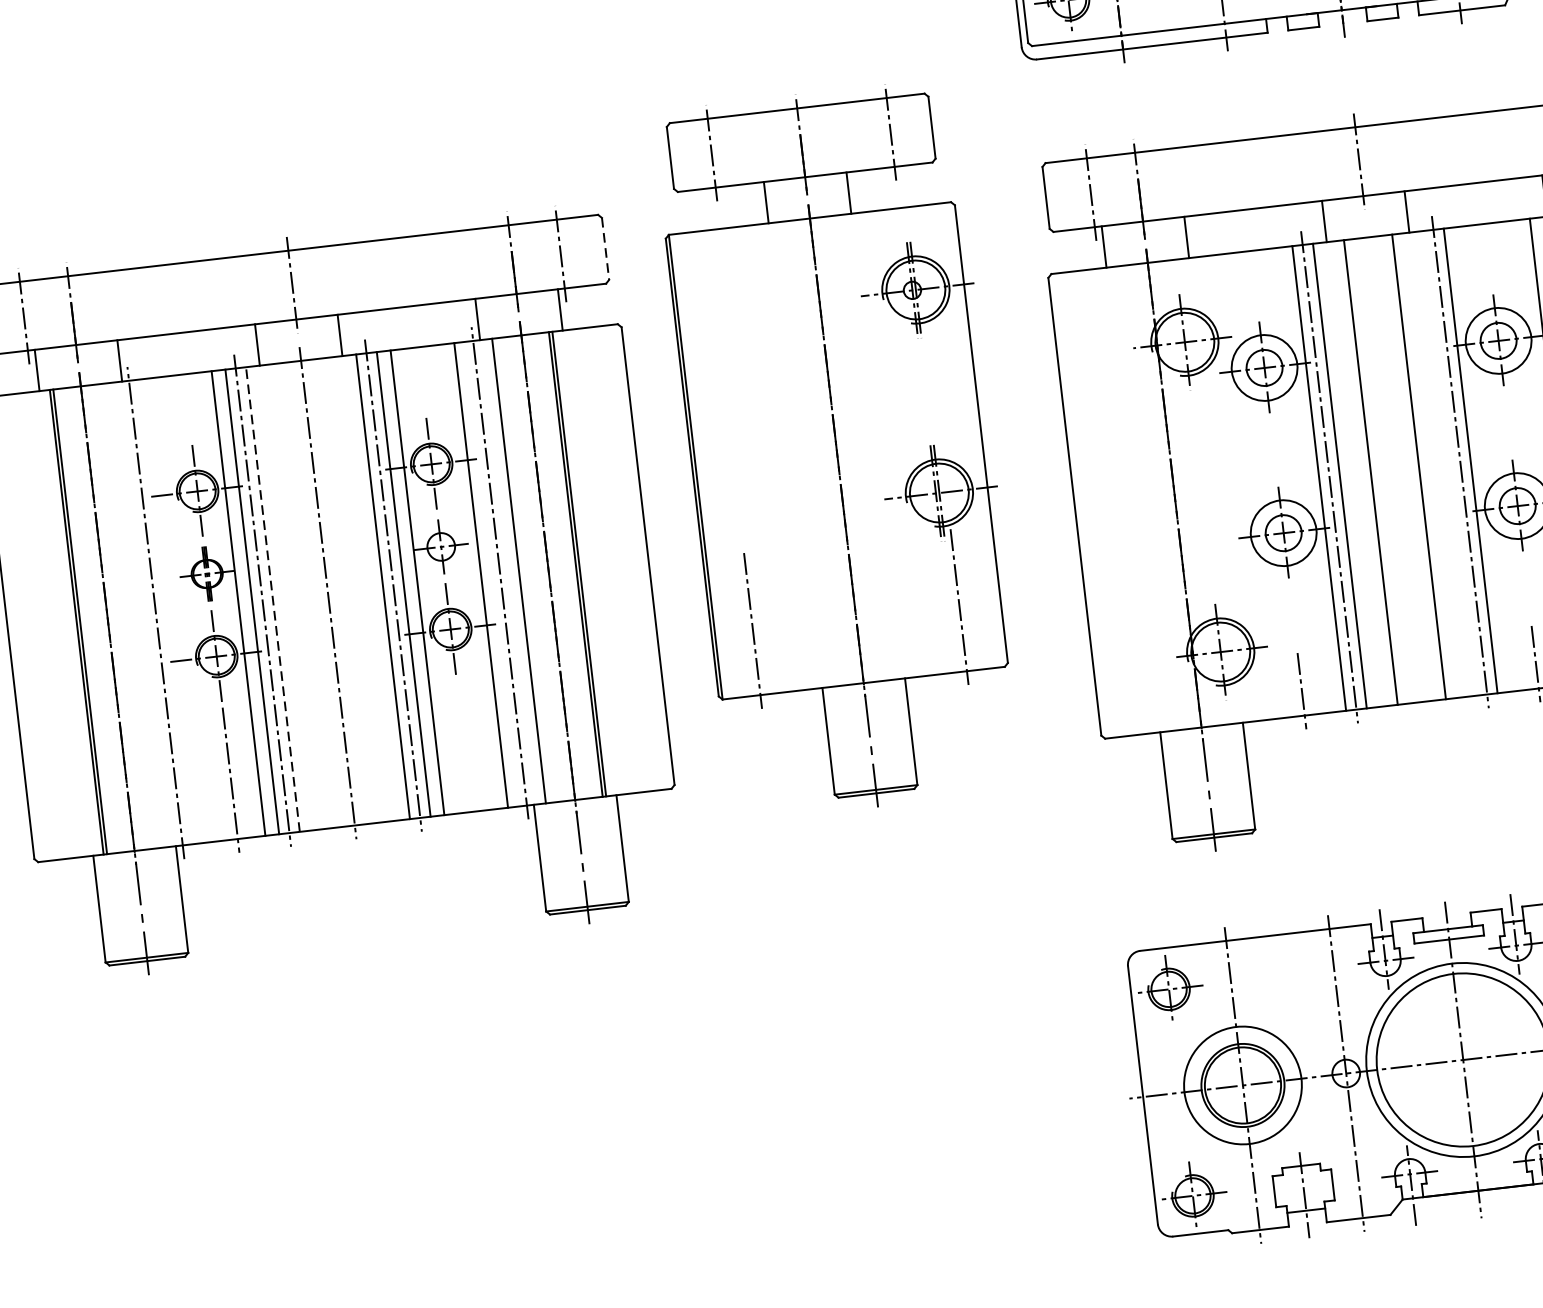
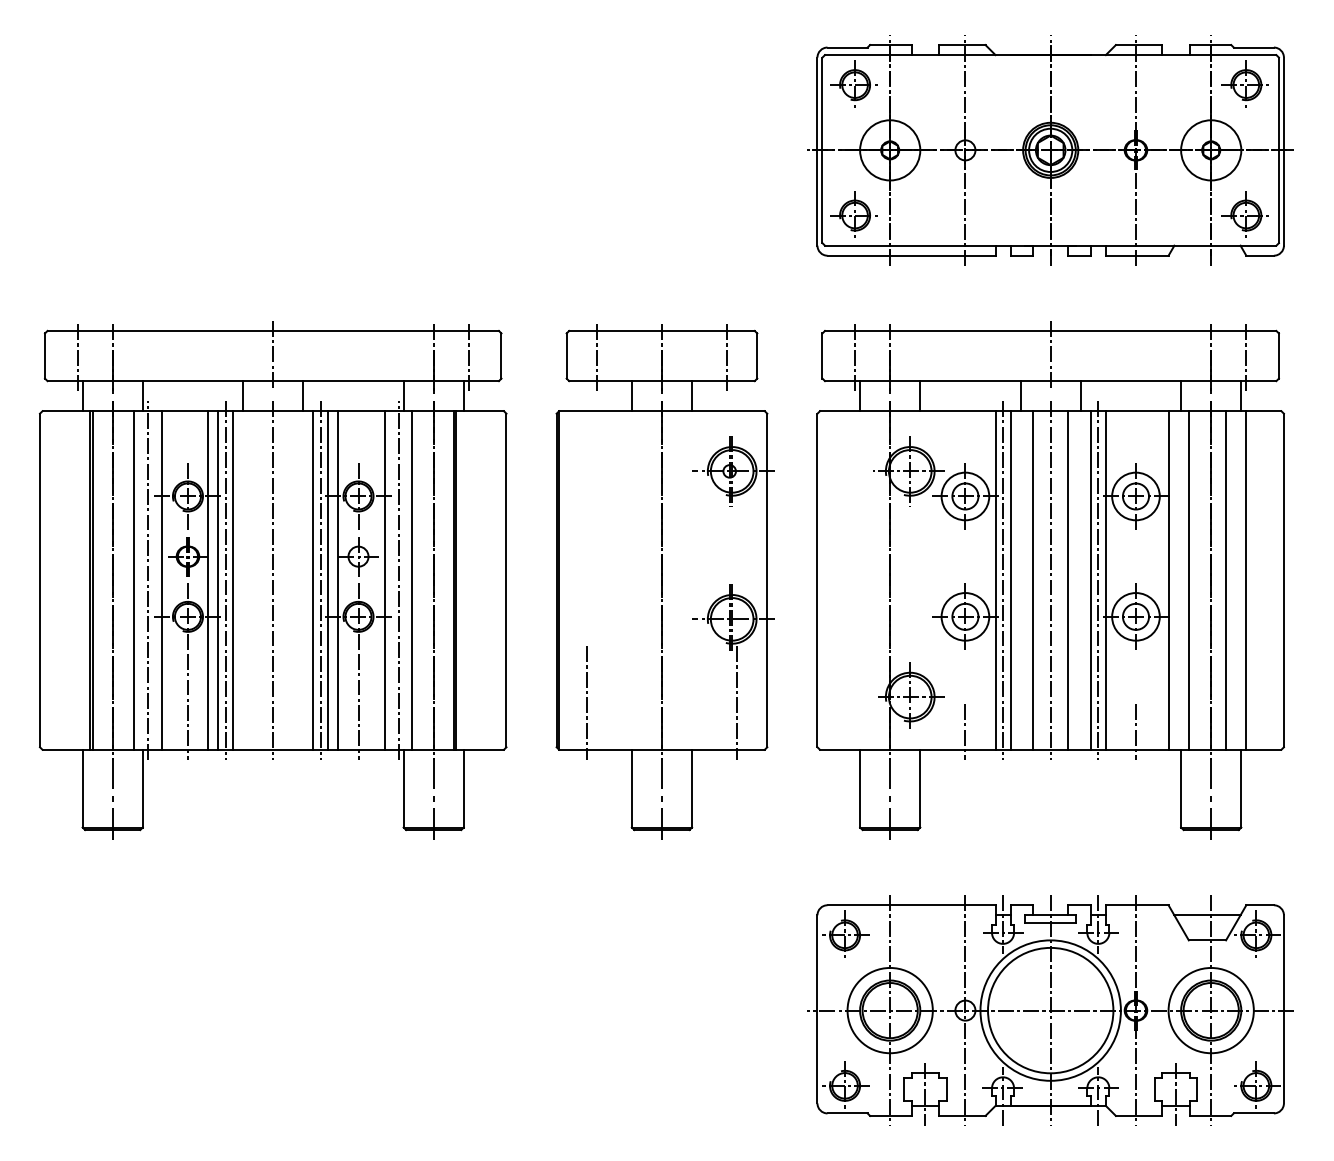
line: (605, 249) -> (501, 356), dashed -> solid
part: (840, 451) -> (664, 581), moved
line: (1449, 463) -> (1090, 580), added
line: (1394, 469) -> (1050, 580), added
line: (273, 598) -> (233, 579), dashed -> solid
line: (174, 610) -> (161, 580), added
line: (137, 615) -> (134, 580), added
line: (465, 752) -> (358, 706), added

